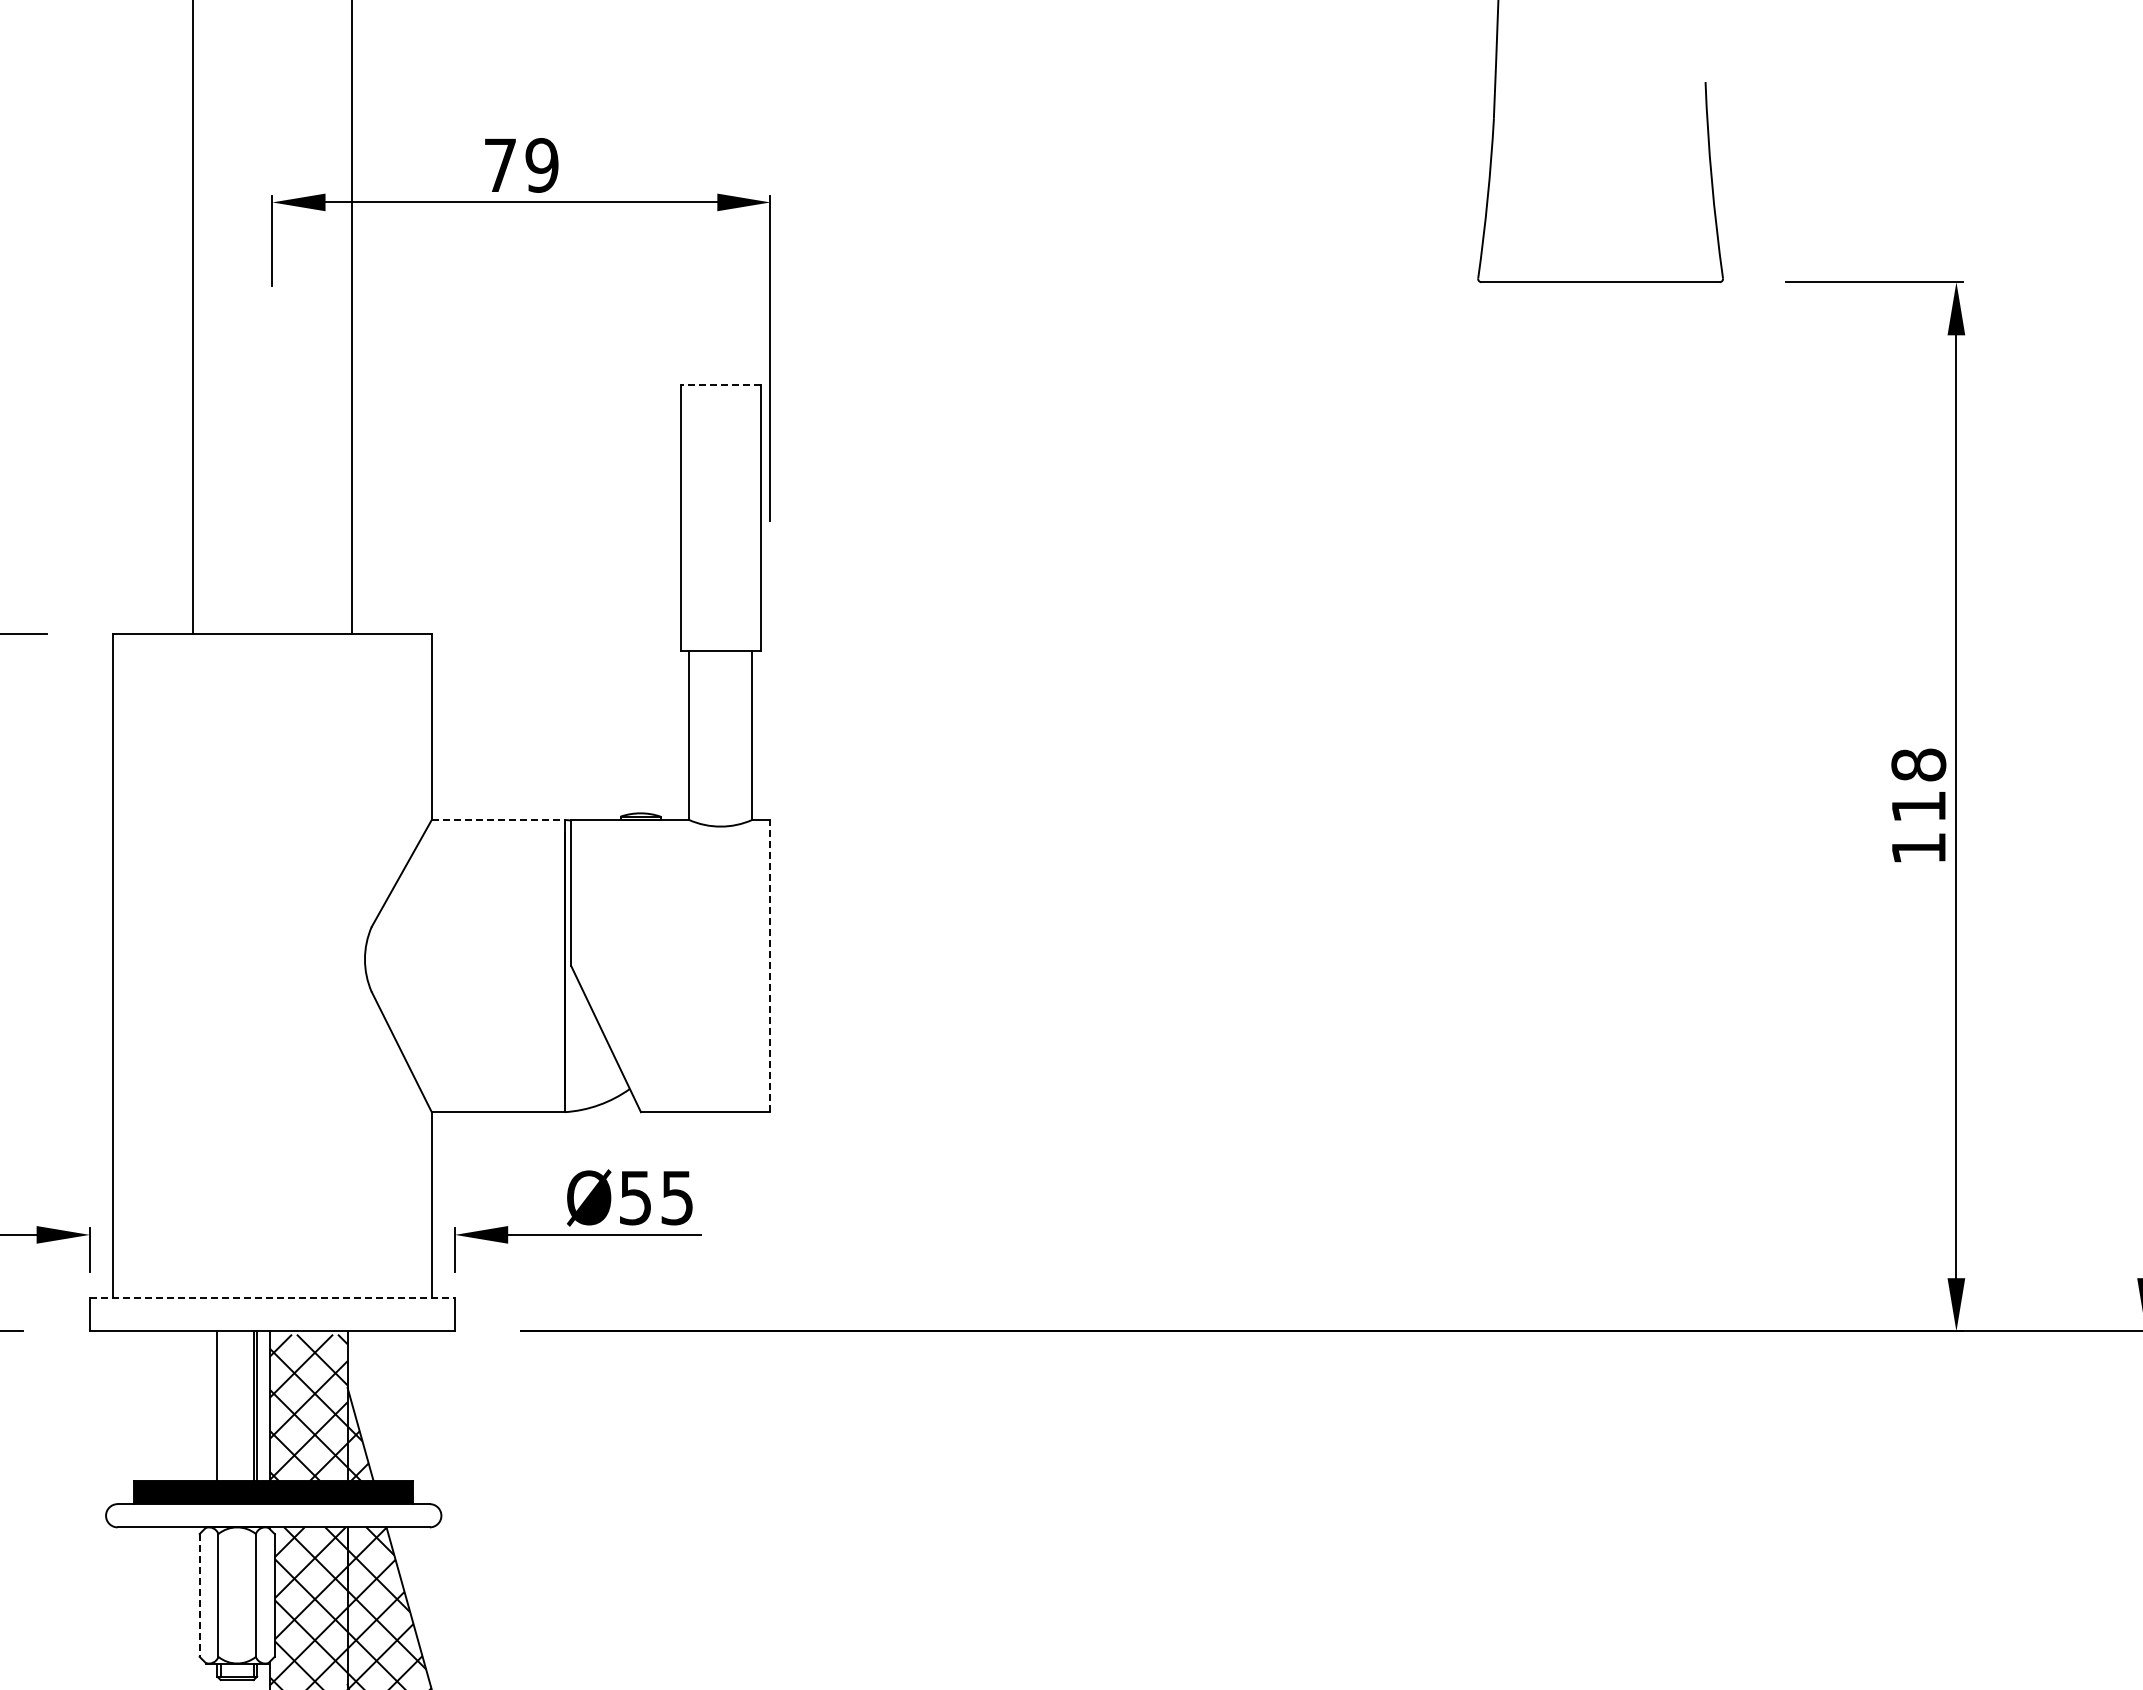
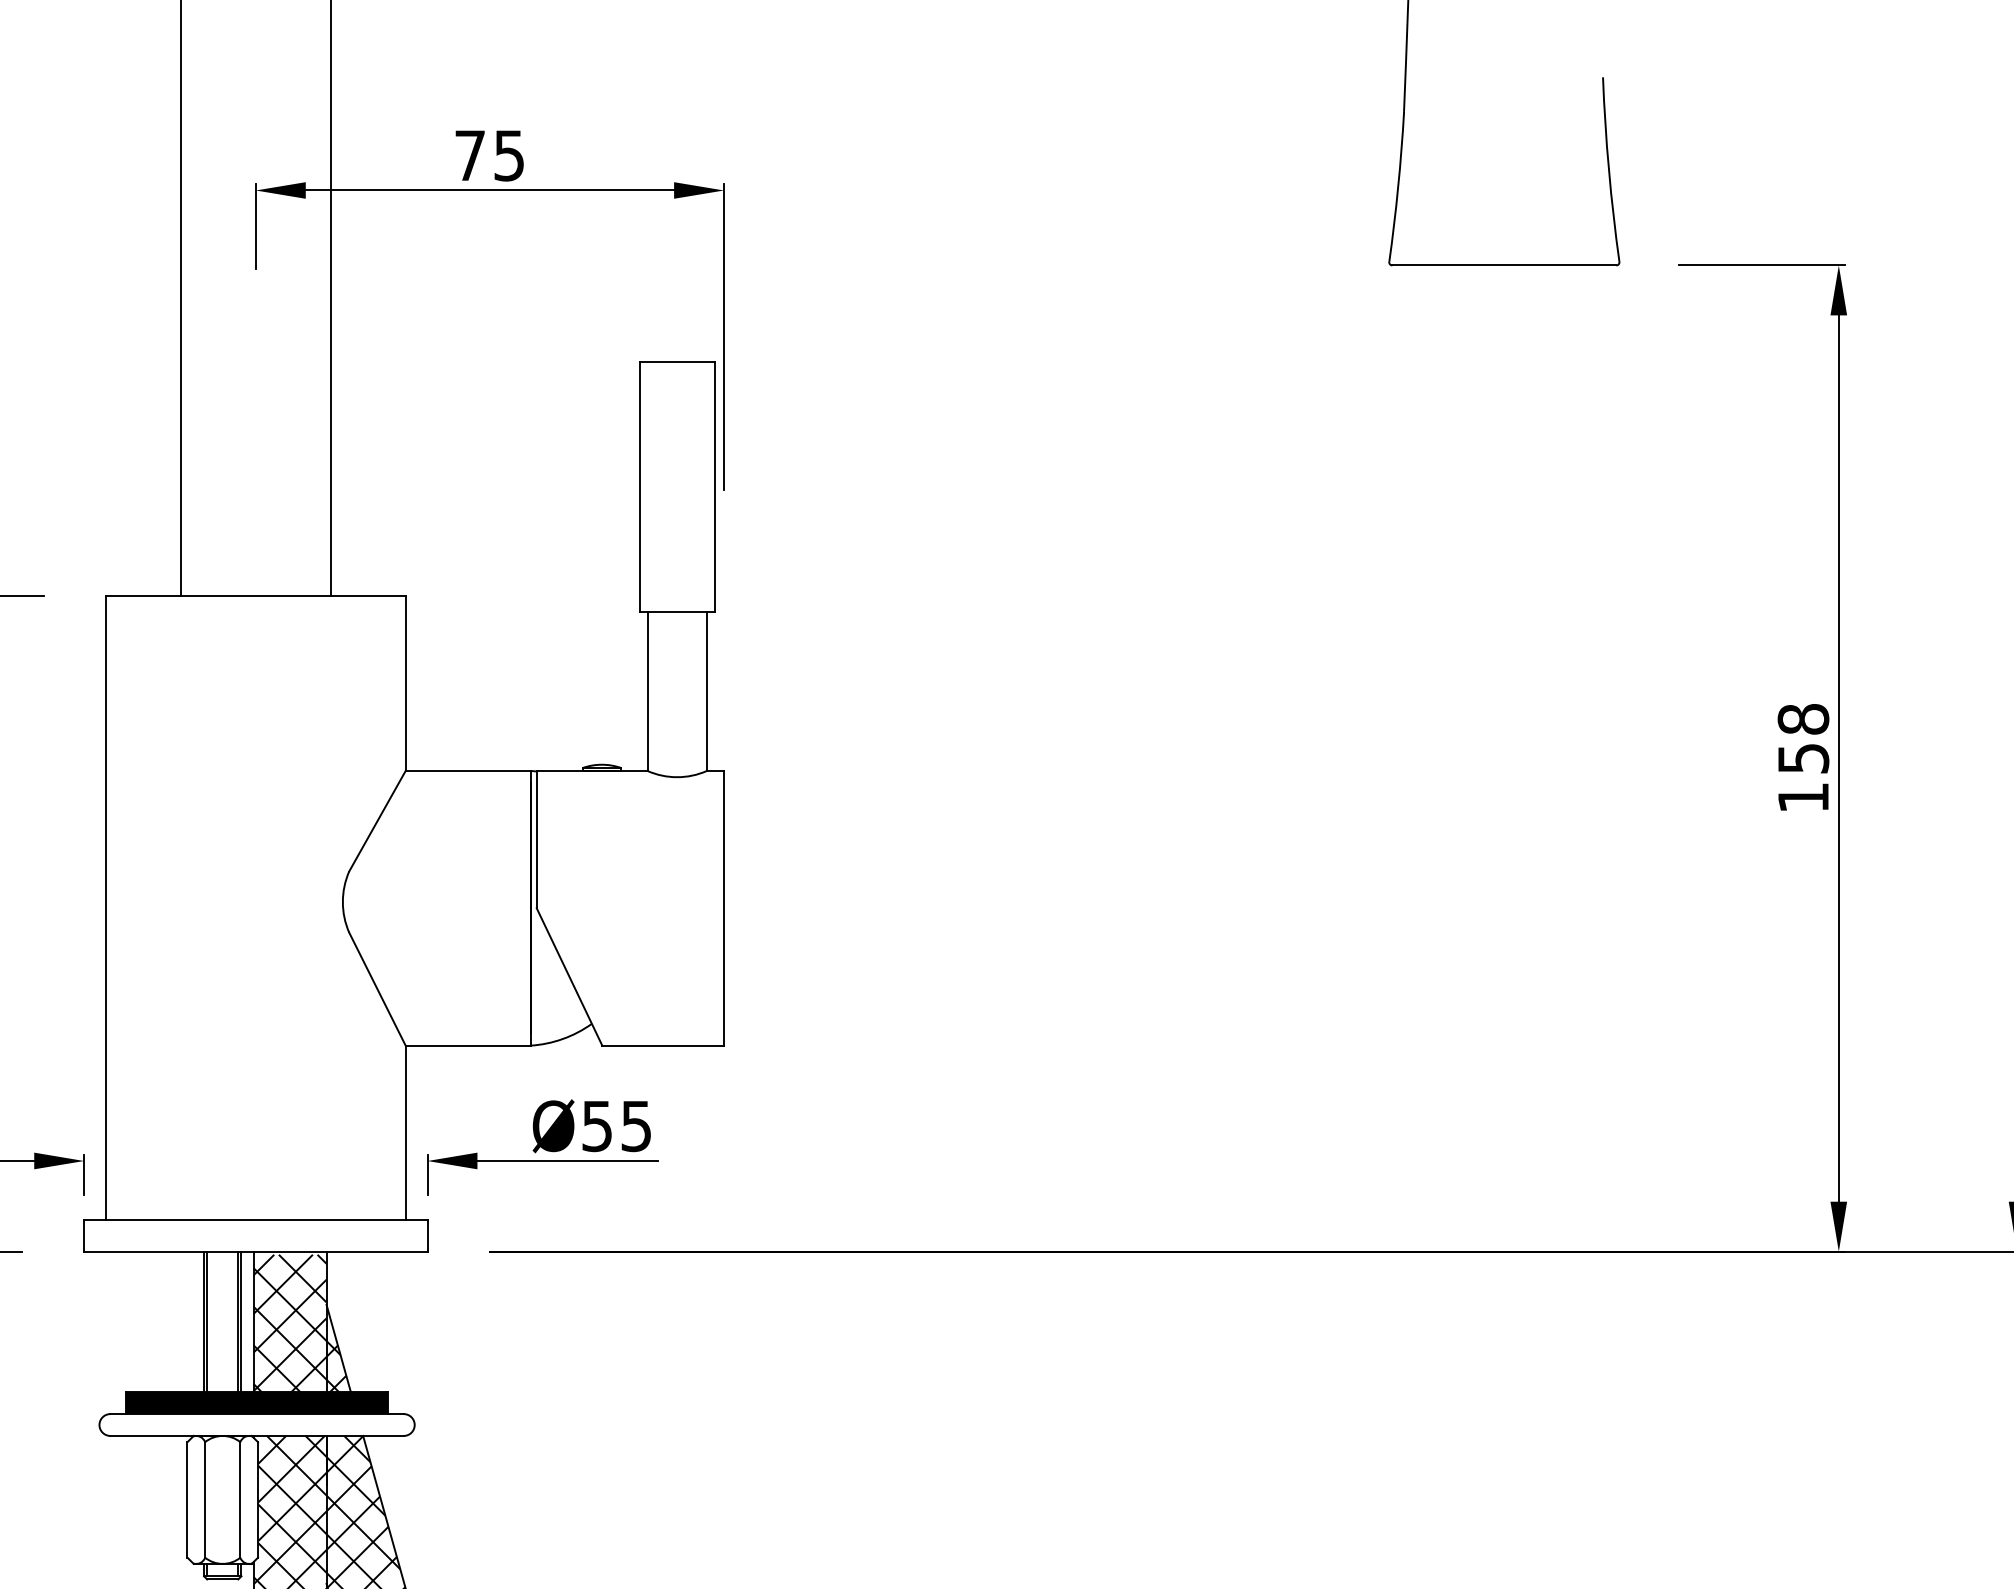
text: (541, 165) -> (508, 155), 79 -> 75
line: (720, 385) -> (677, 362), dashed -> solid
text: (1919, 806) -> (1804, 758), 118 -> 158
line: (498, 819) -> (468, 770), dashed -> solid
line: (770, 965) -> (724, 907), dashed -> solid
line: (272, 1298) -> (255, 1220), dashed -> solid
line: (220, 1405) -> (207, 1321), added
line: (199, 1595) -> (187, 1499), dashed -> solid

